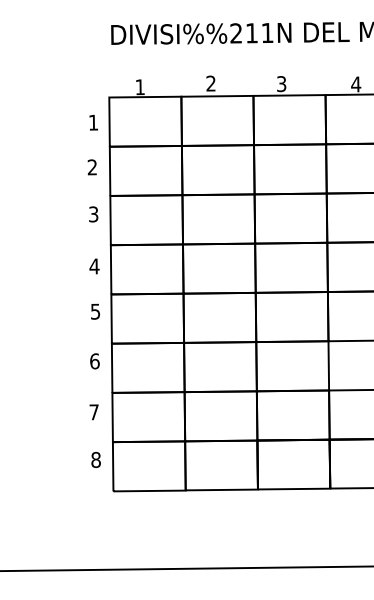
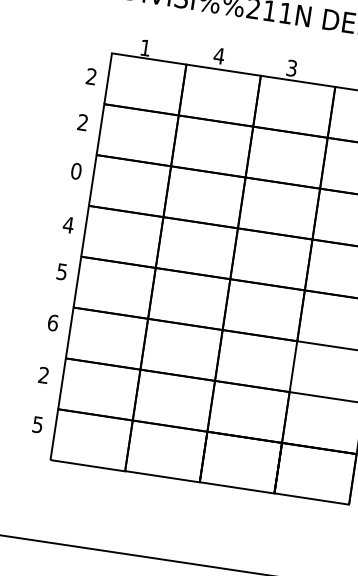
text: (211, 83) -> (219, 55), 2 -> 4
text: (92, 122) -> (90, 76), 1 -> 2
text: (93, 214) -> (76, 171), 3 -> 0
text: (93, 412) -> (43, 375), 7 -> 2
text: (95, 459) -> (37, 424), 8 -> 5

